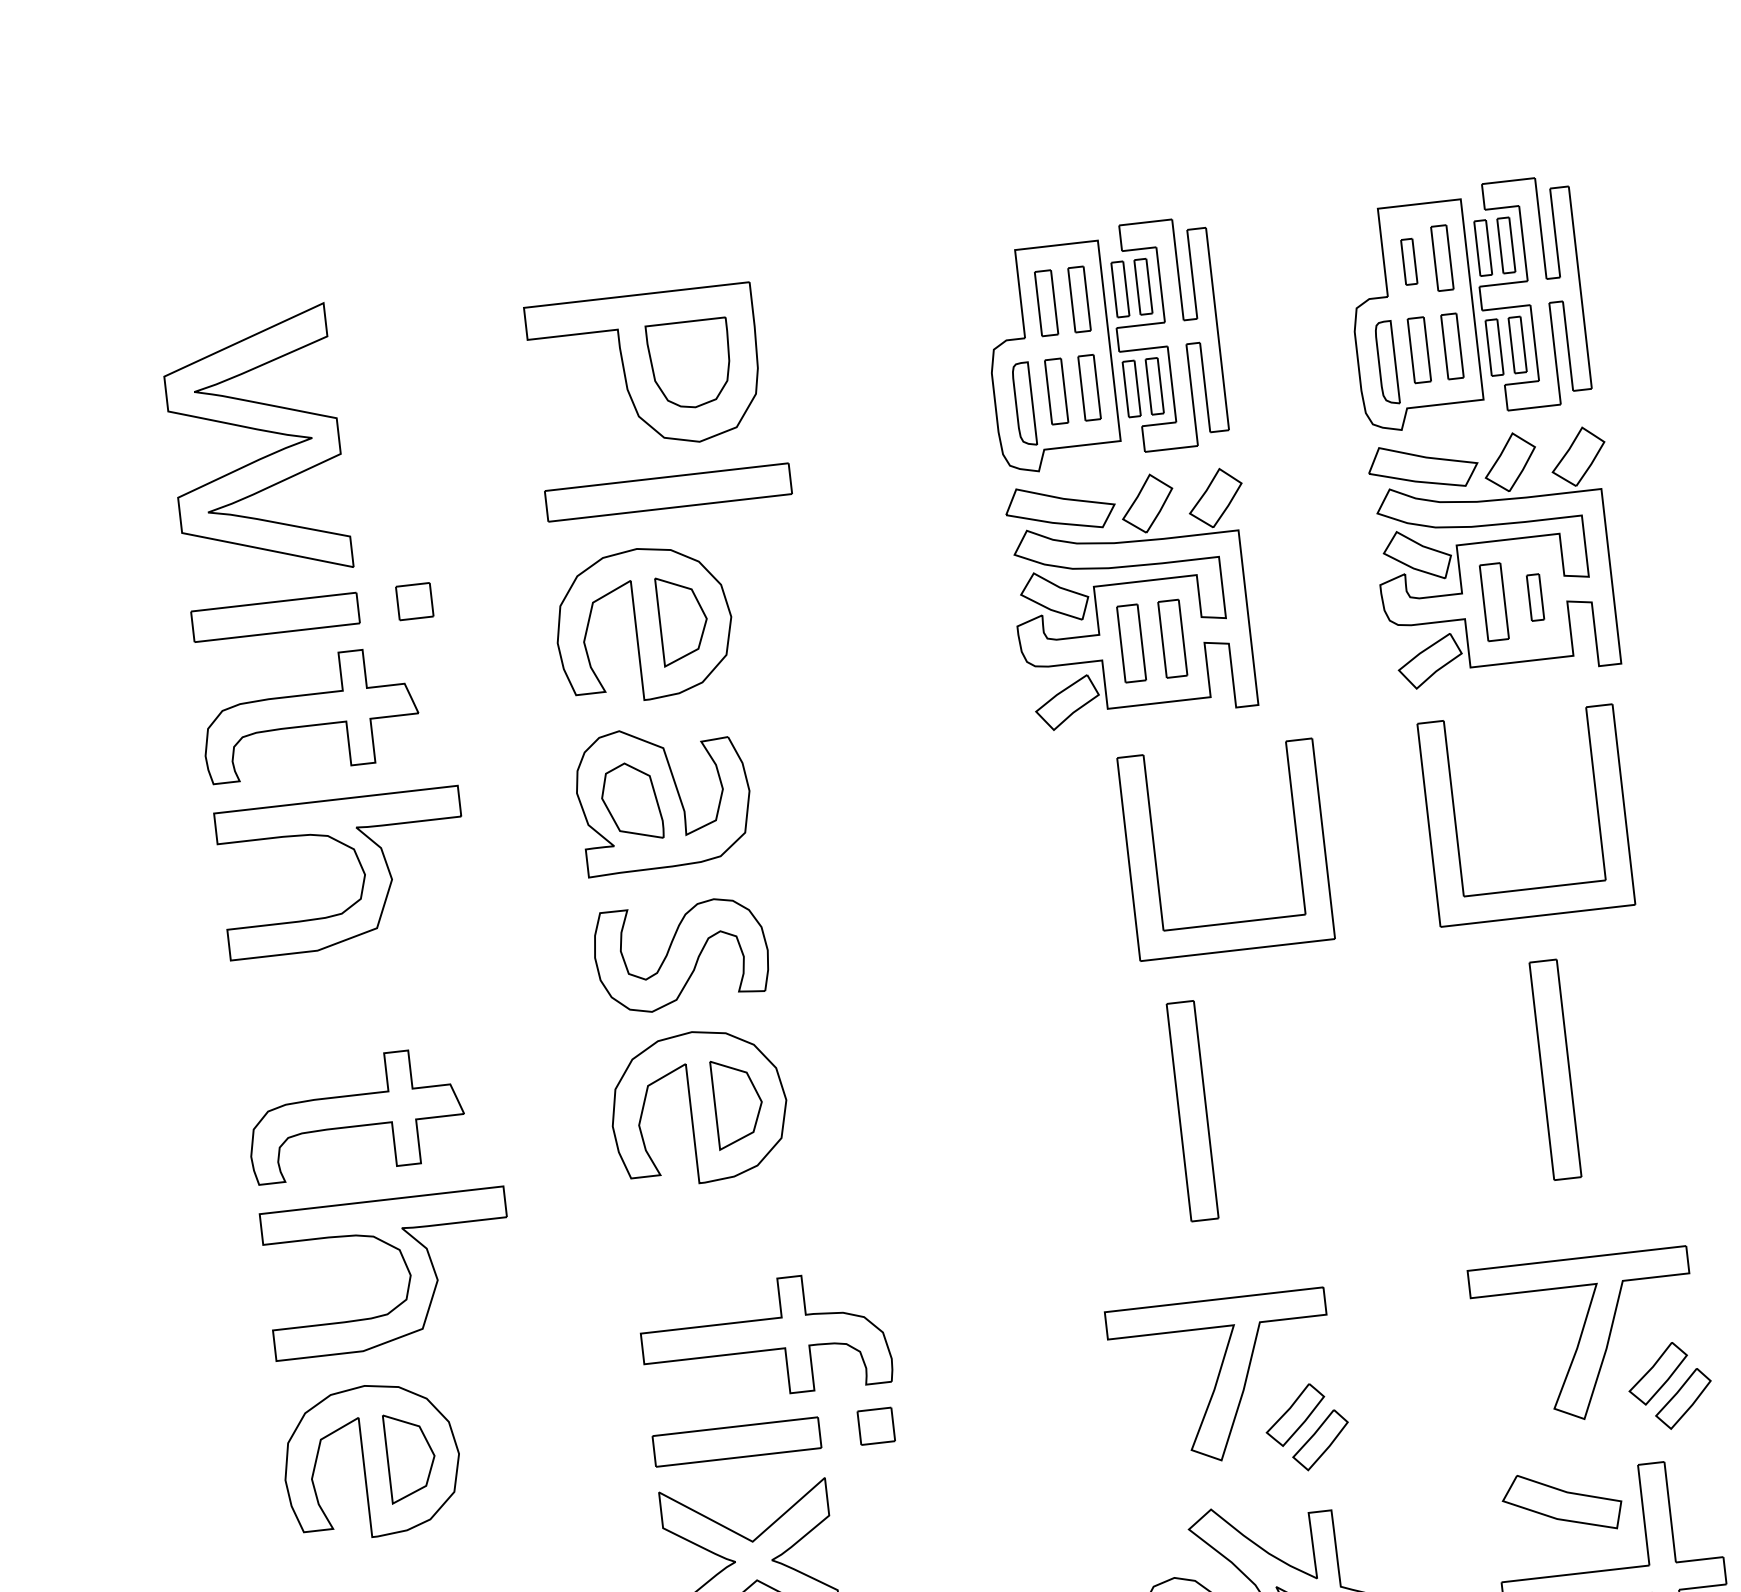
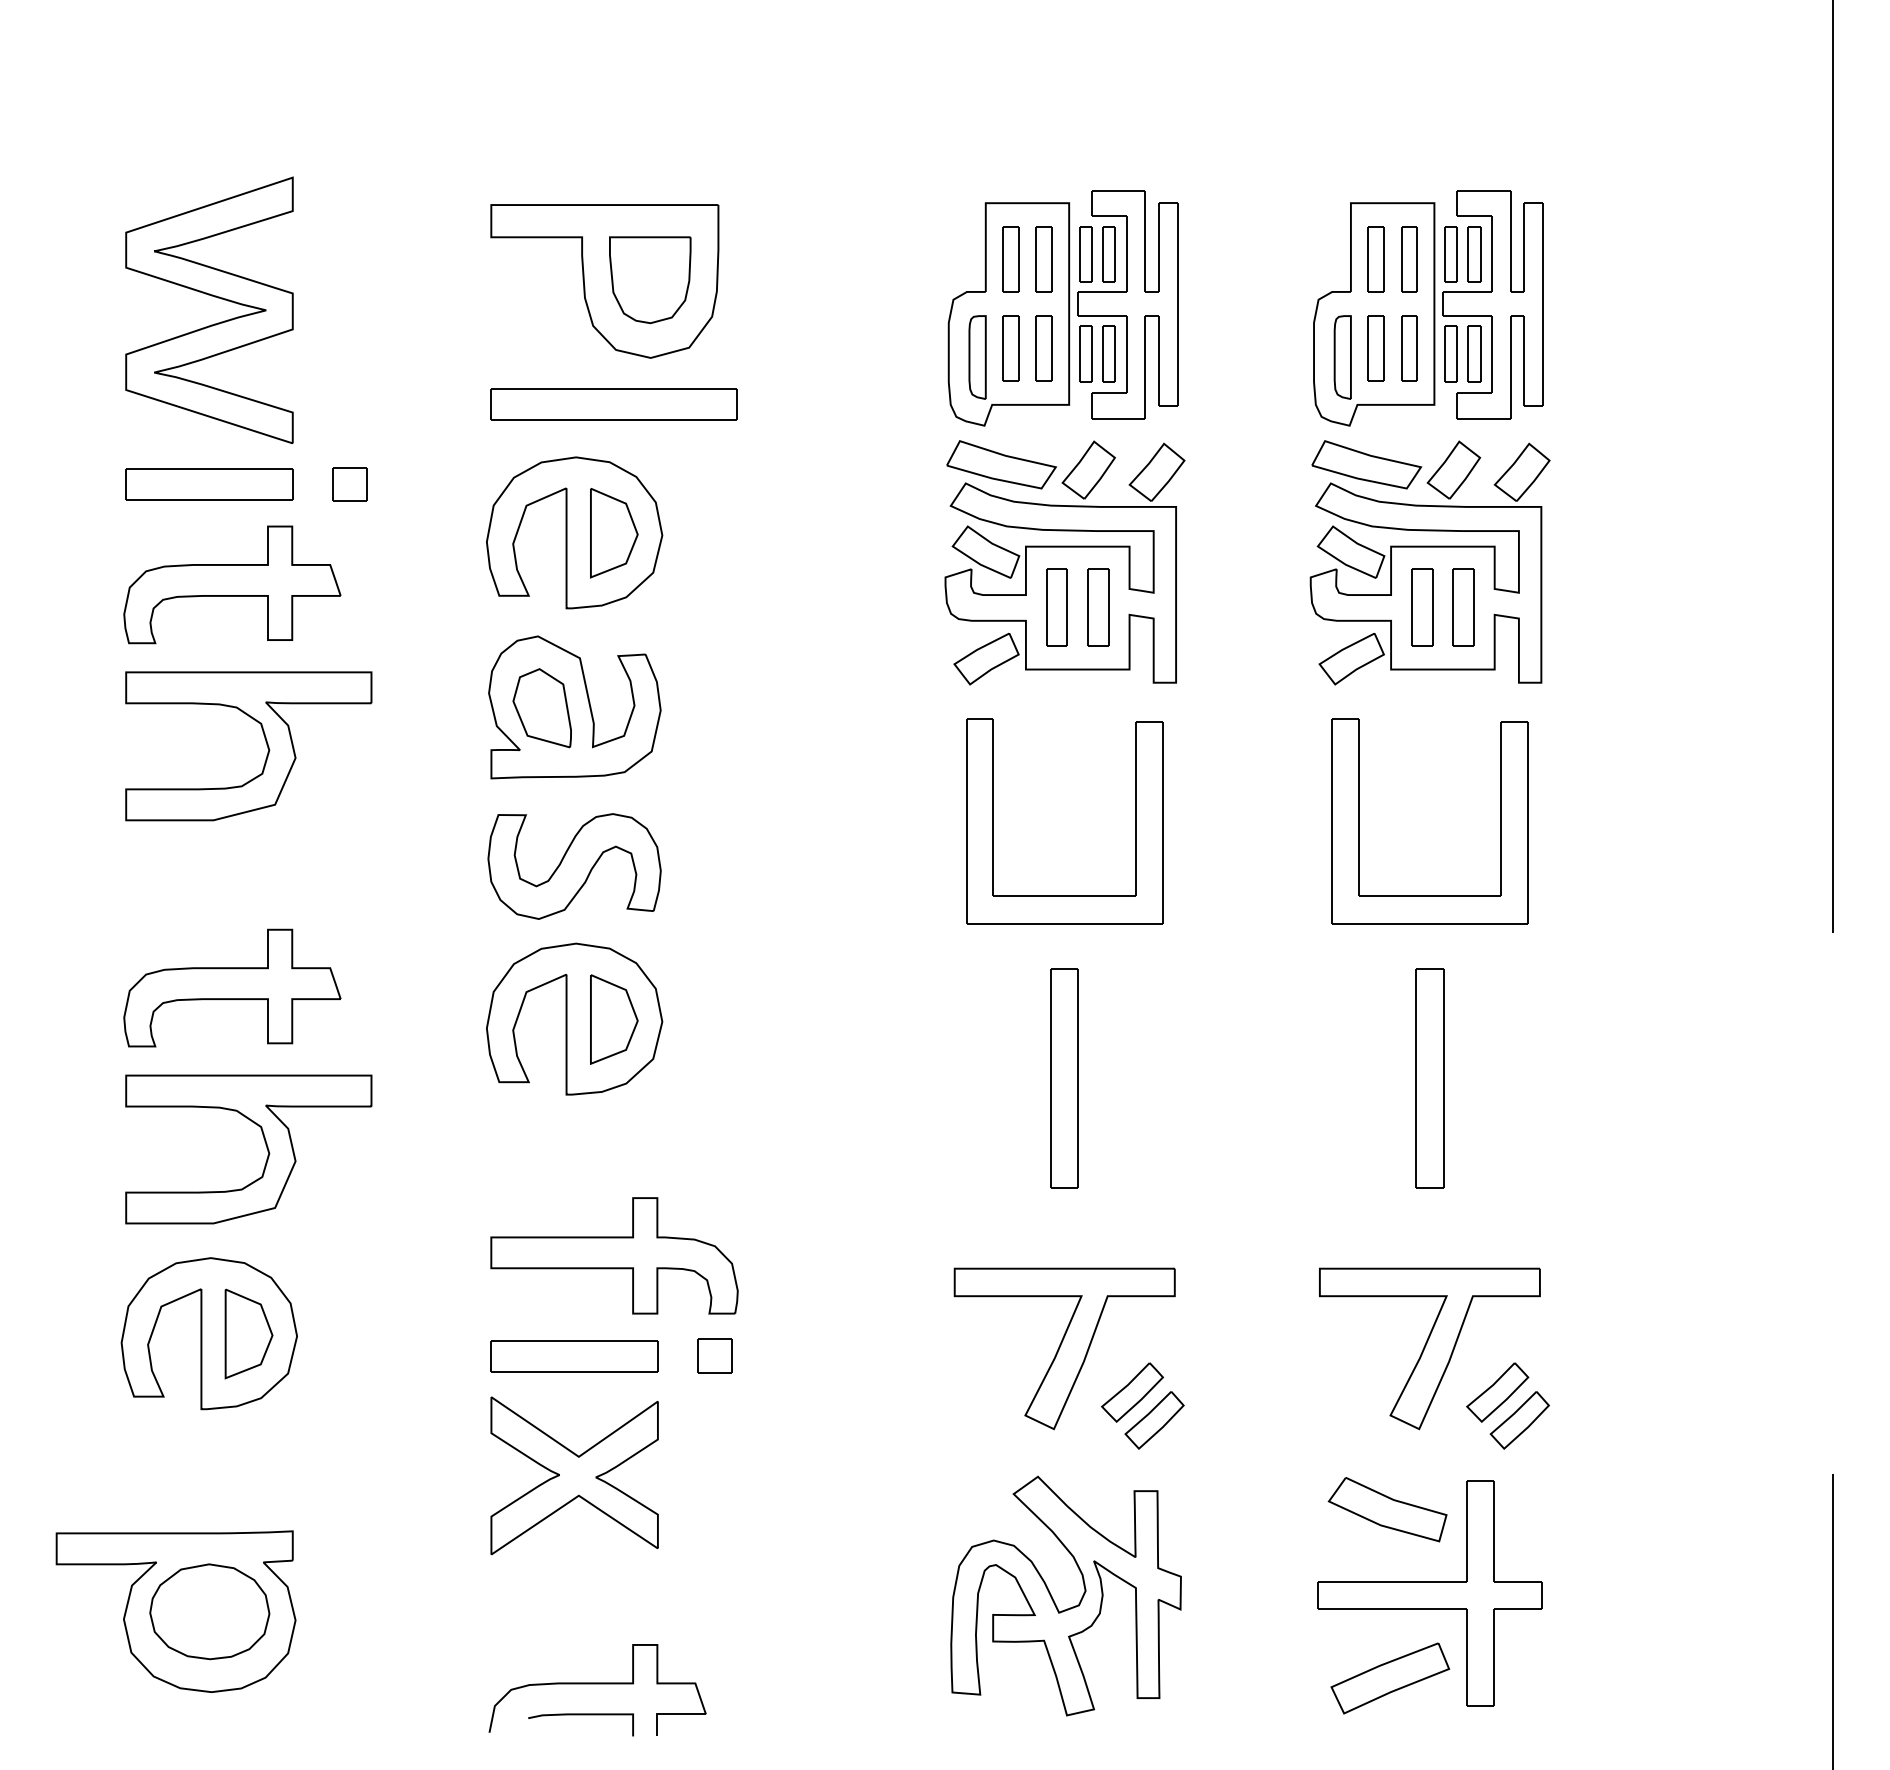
part: (1408, 261) -> (1375, 259), size x1.43
part: (1535, 597) -> (1463, 607), size x1.67
part: (1155, 856) -> (993, 821), moved

